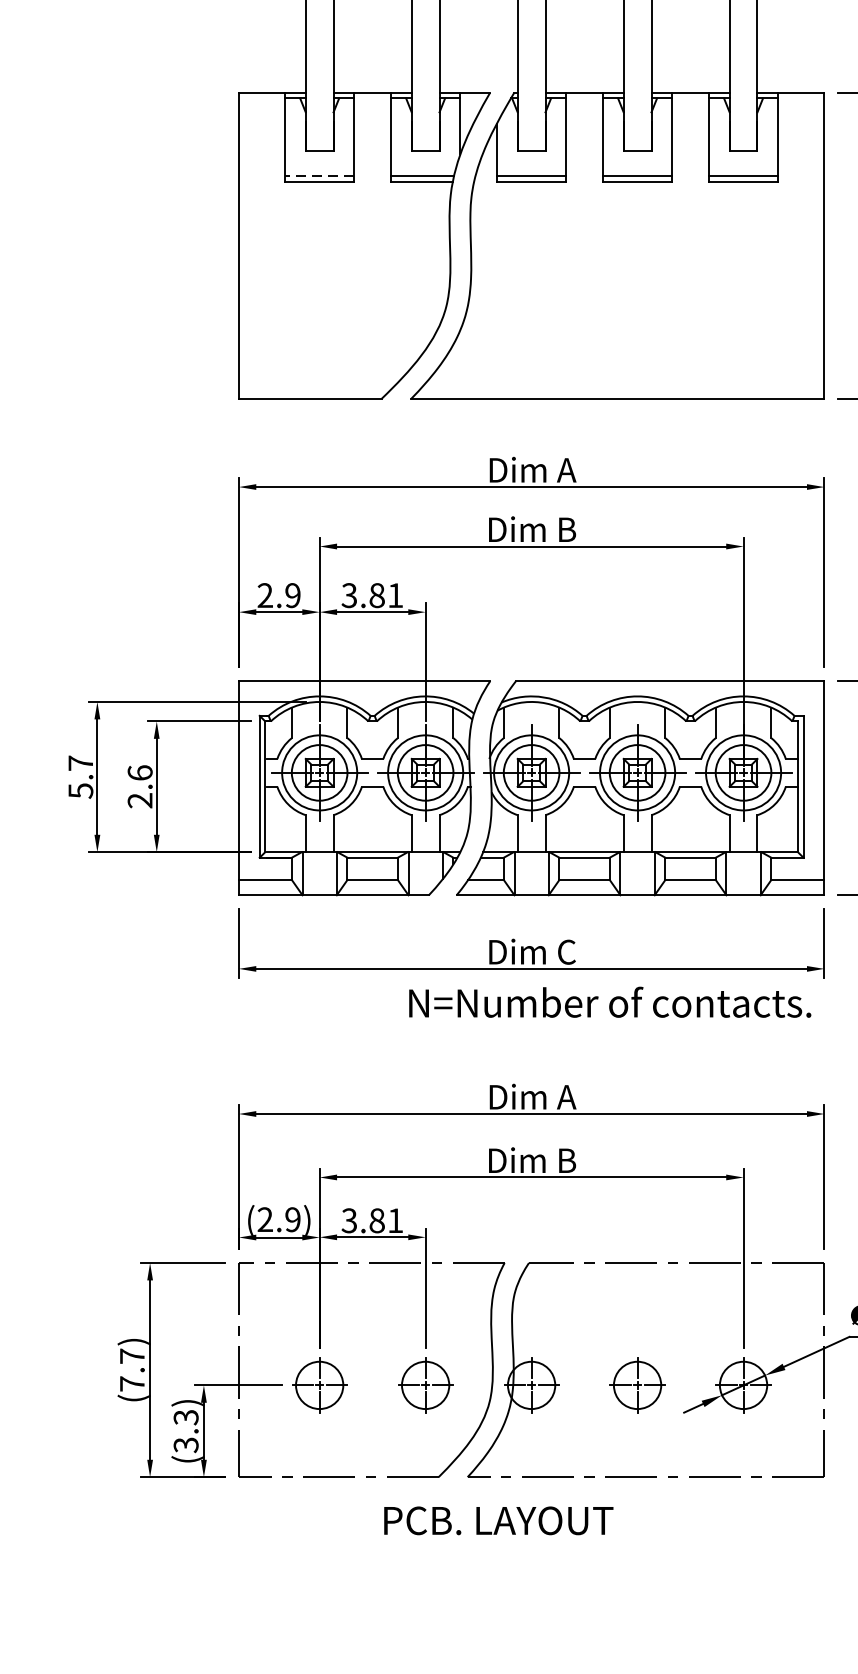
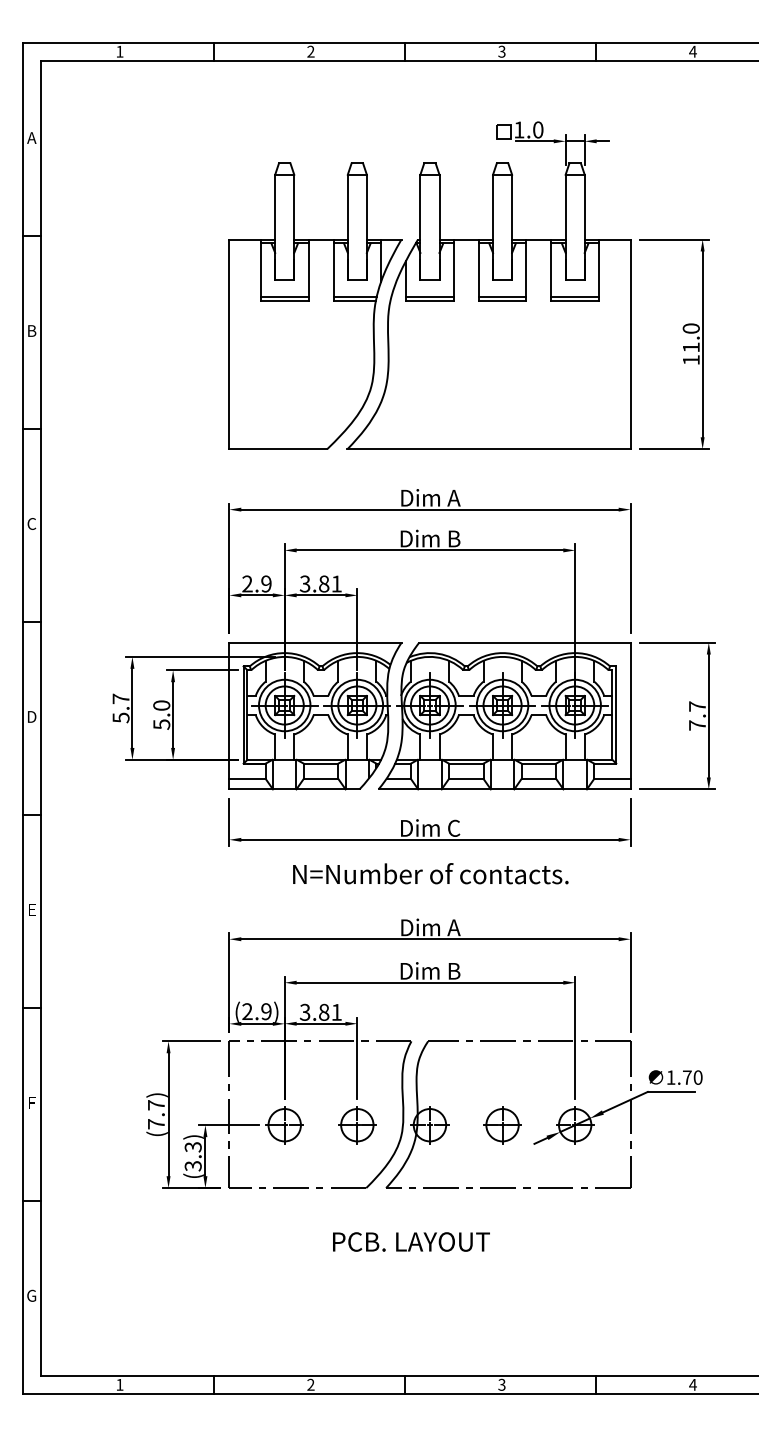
line: (319, 175) -> (284, 296), dashed -> solid
text: (139, 786) -> (161, 714), 2.6 -> 5.0
text: (609, 1001) -> (430, 873), moved
text: (498, 1520) -> (411, 1241), moved

